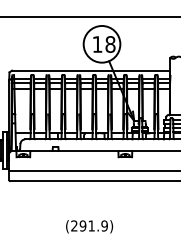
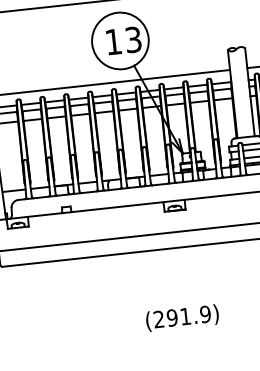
text: (110, 44) -> (133, 39), 18 -> 13
text: (89, 226) -> (182, 317), moved

